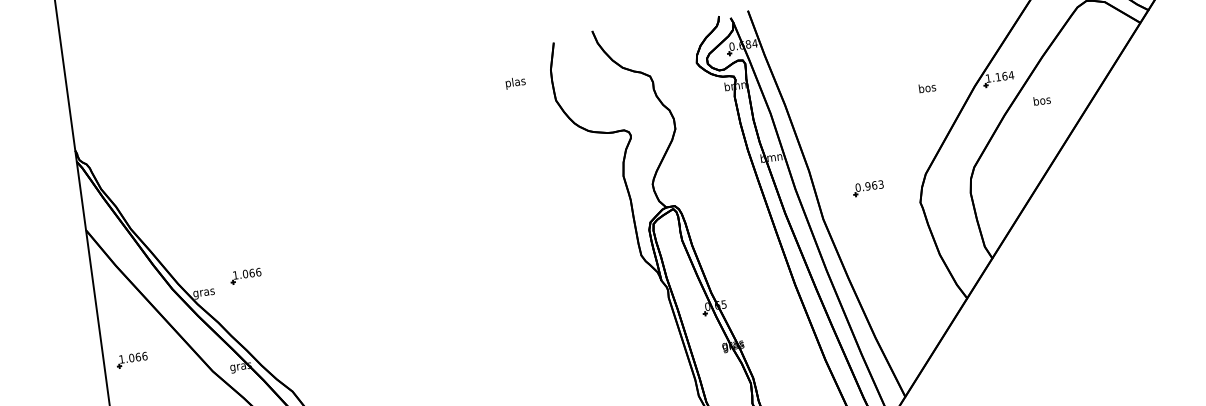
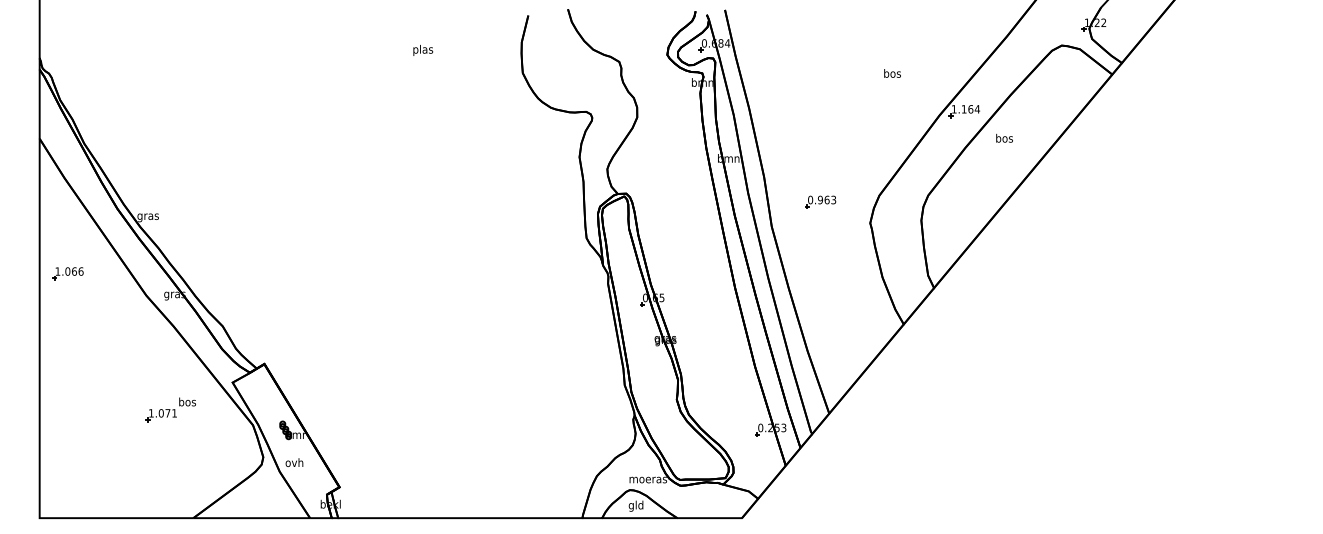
text: (516, 83) -> (423, 50), moved
text: (927, 87) -> (892, 73), moved
part: (245, 276) -> (191, 205), removed

